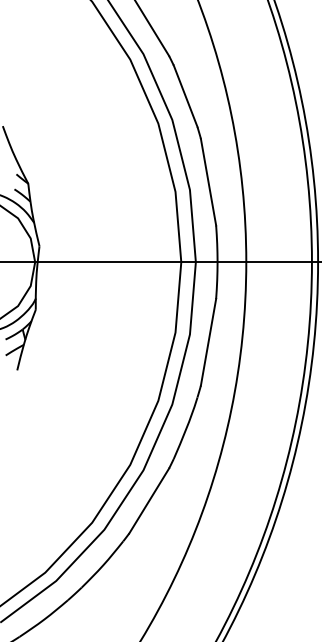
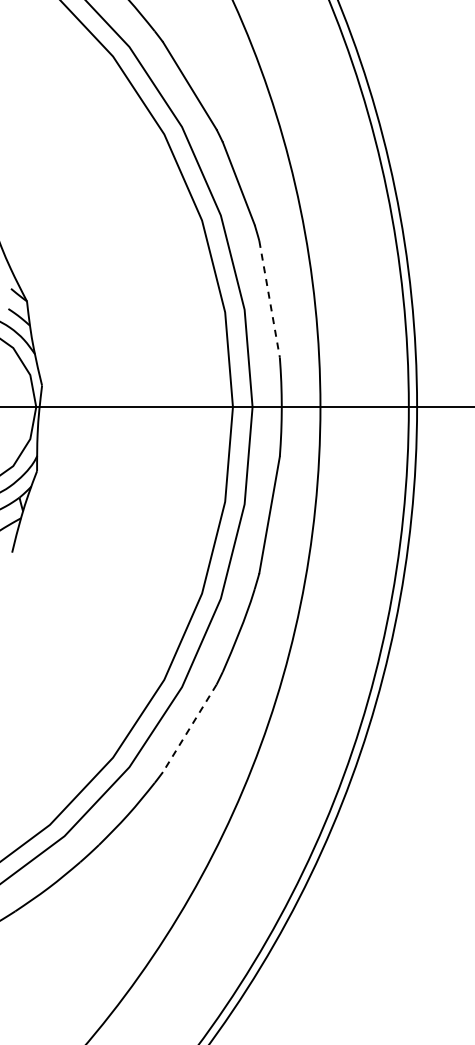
line: (208, 182) -> (269, 299), solid -> dashed
line: (149, 501) -> (189, 728), solid -> dashed

